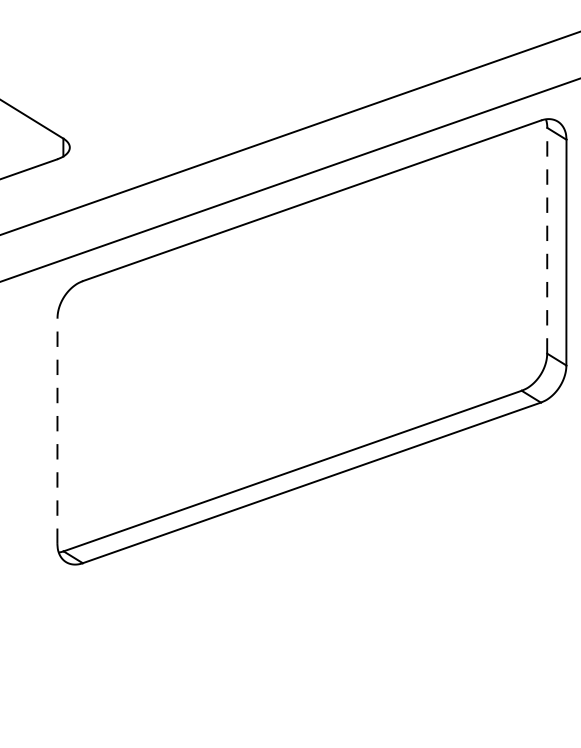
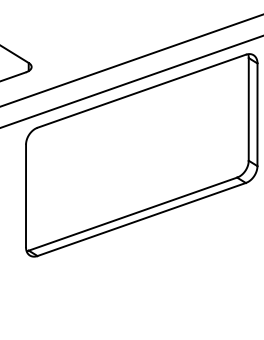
line: (546, 238) -> (248, 108), dashed -> solid
line: (58, 430) -> (26, 195), dashed -> solid

